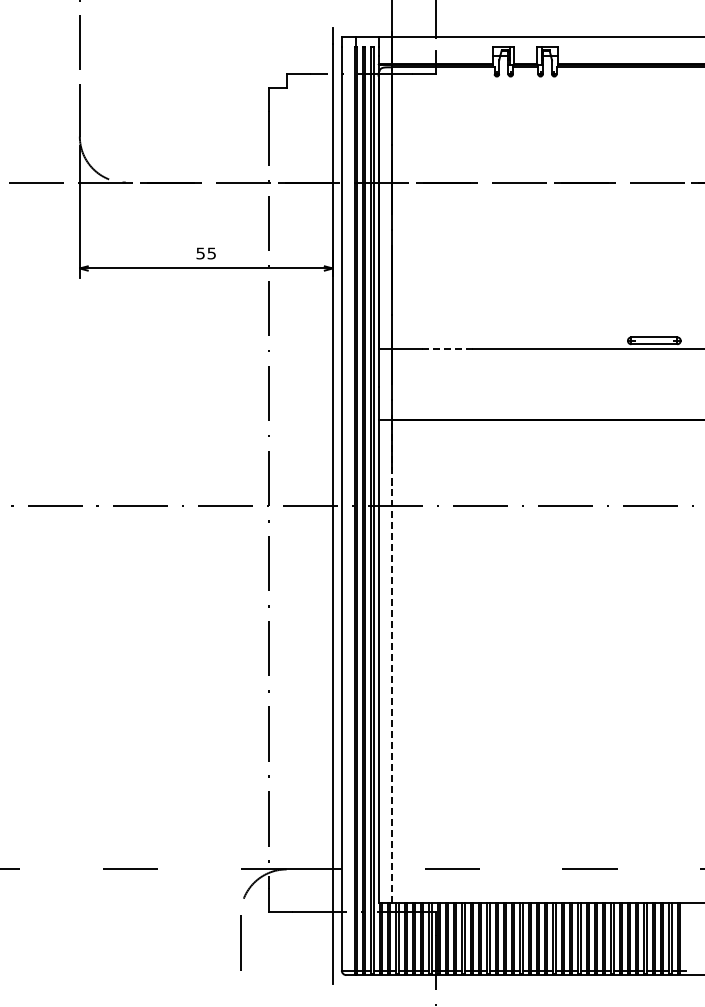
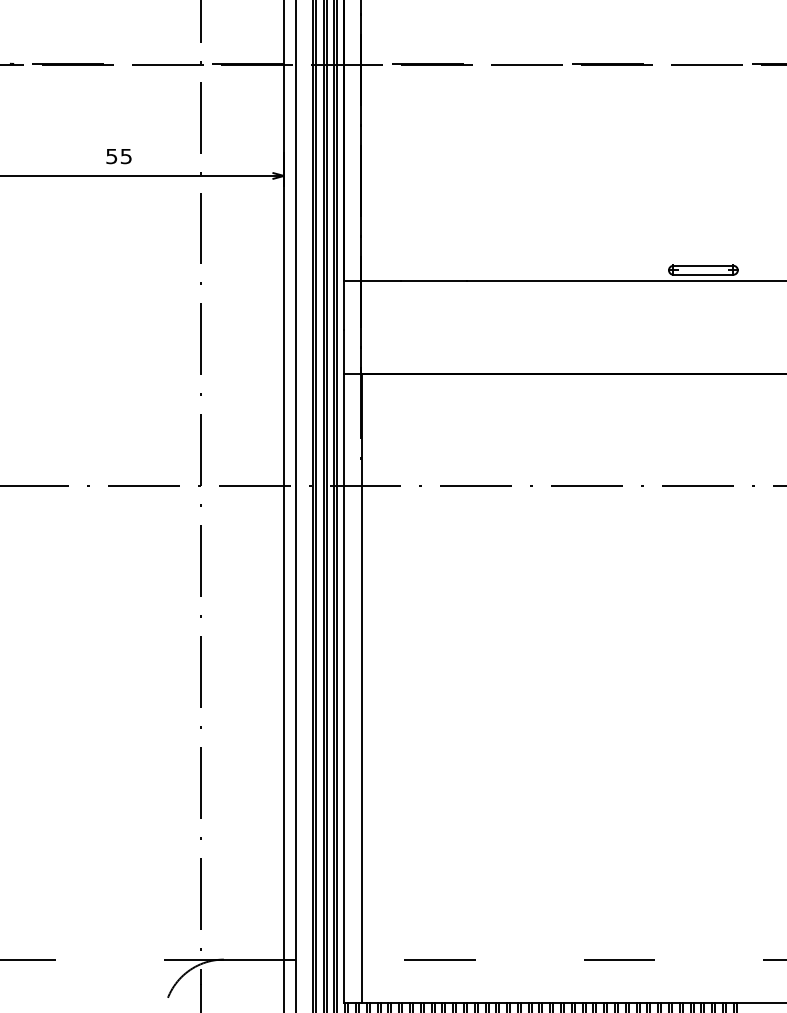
line: (447, 348) -> (433, 280), dashed -> solid
line: (392, 660) -> (361, 687), dashed -> solid

